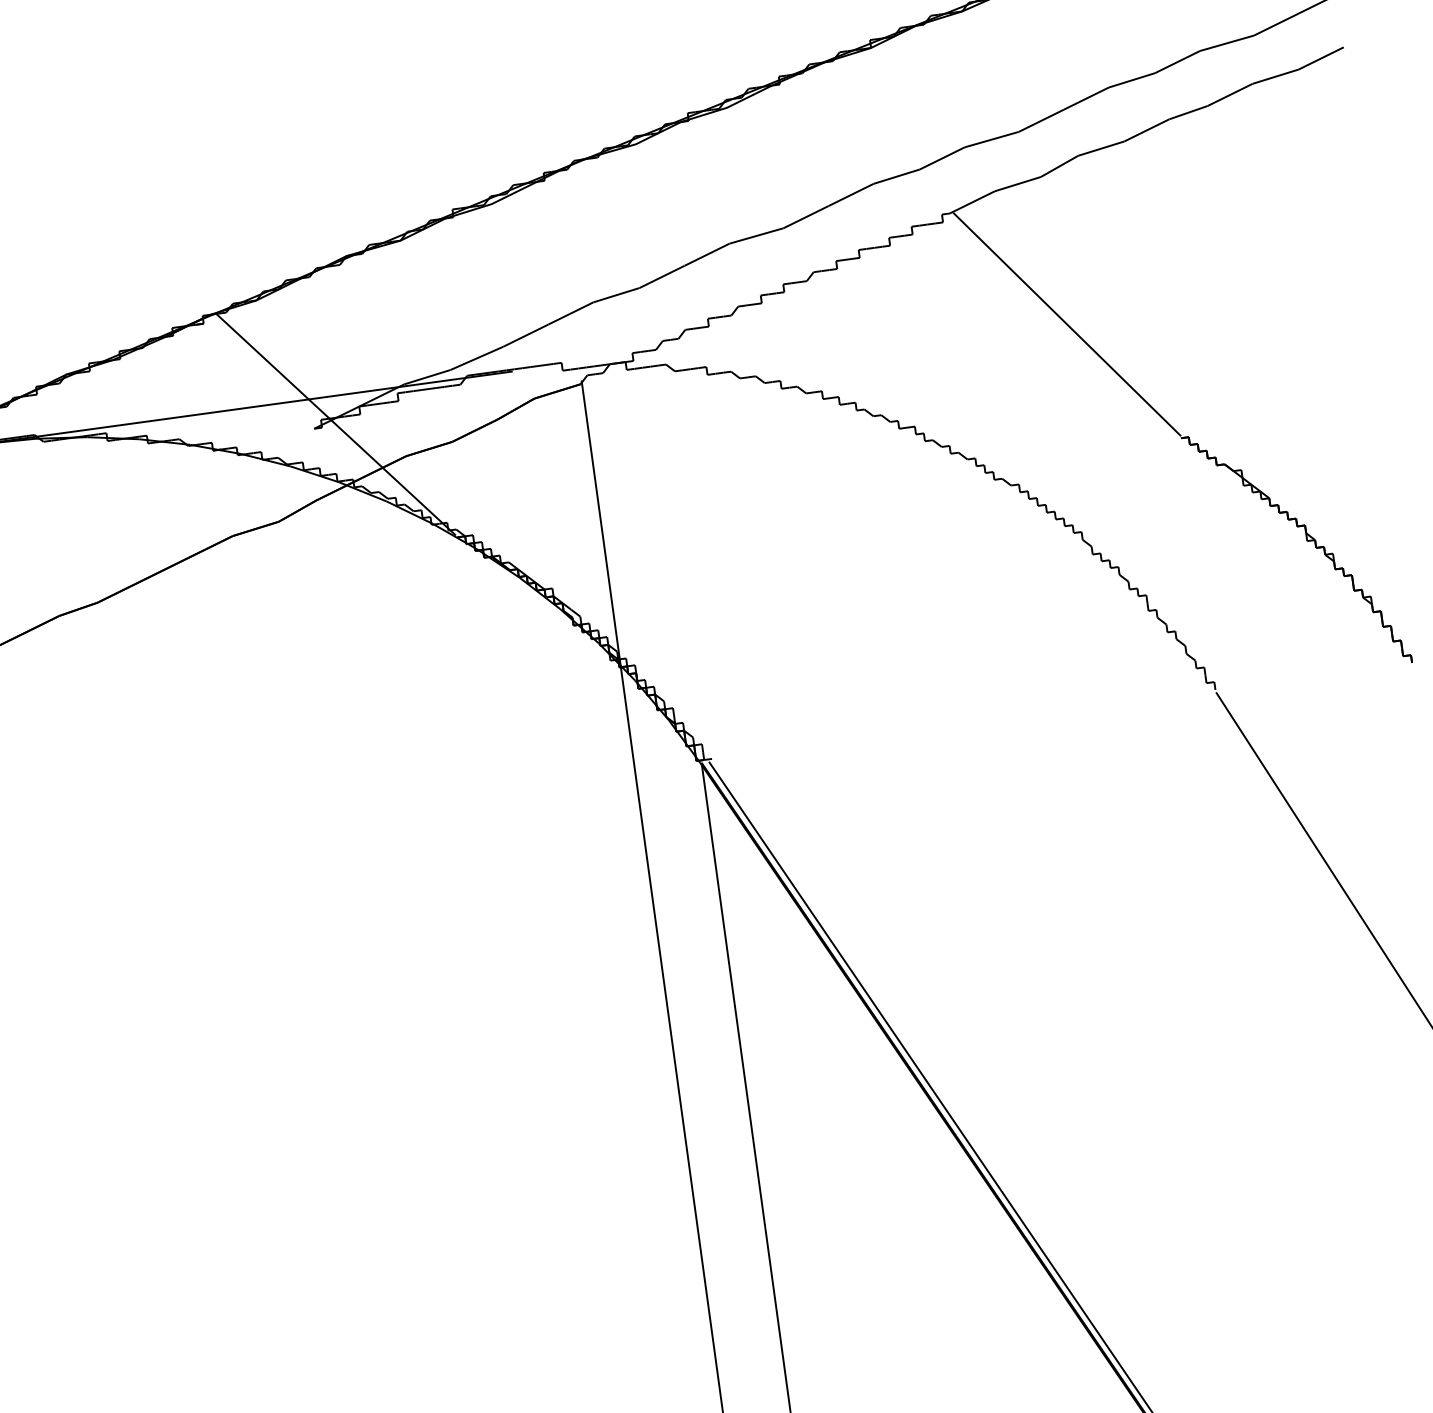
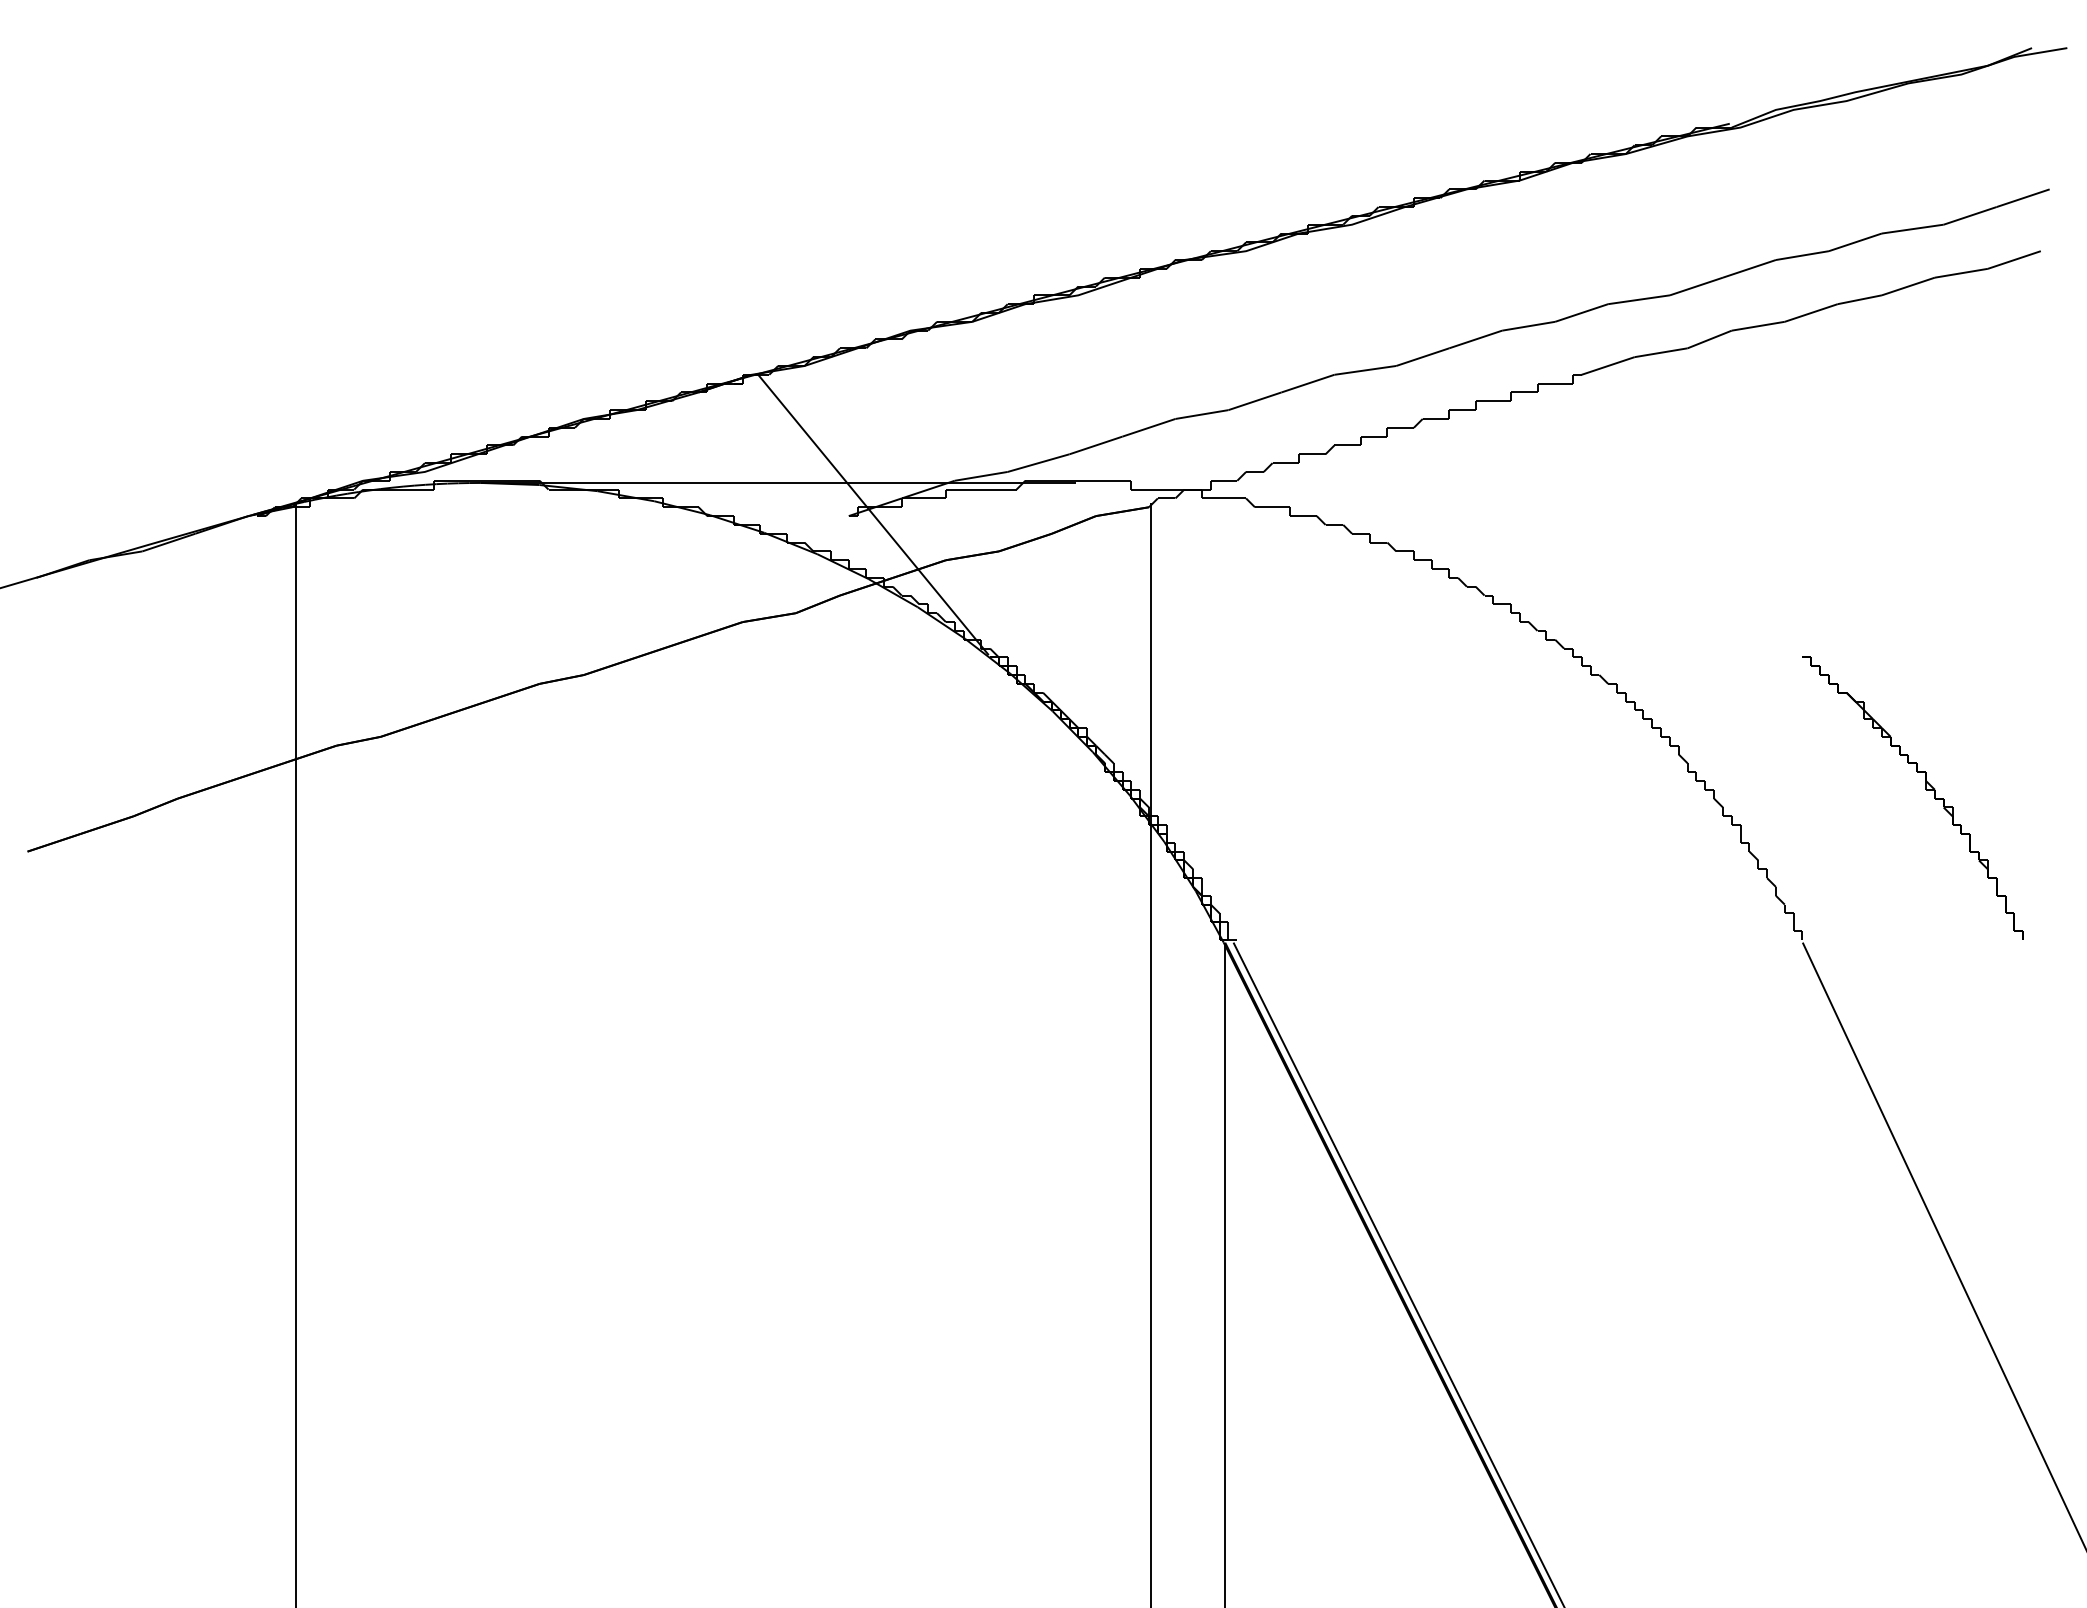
line: (1066, 324) -> (1693, 514), removed

